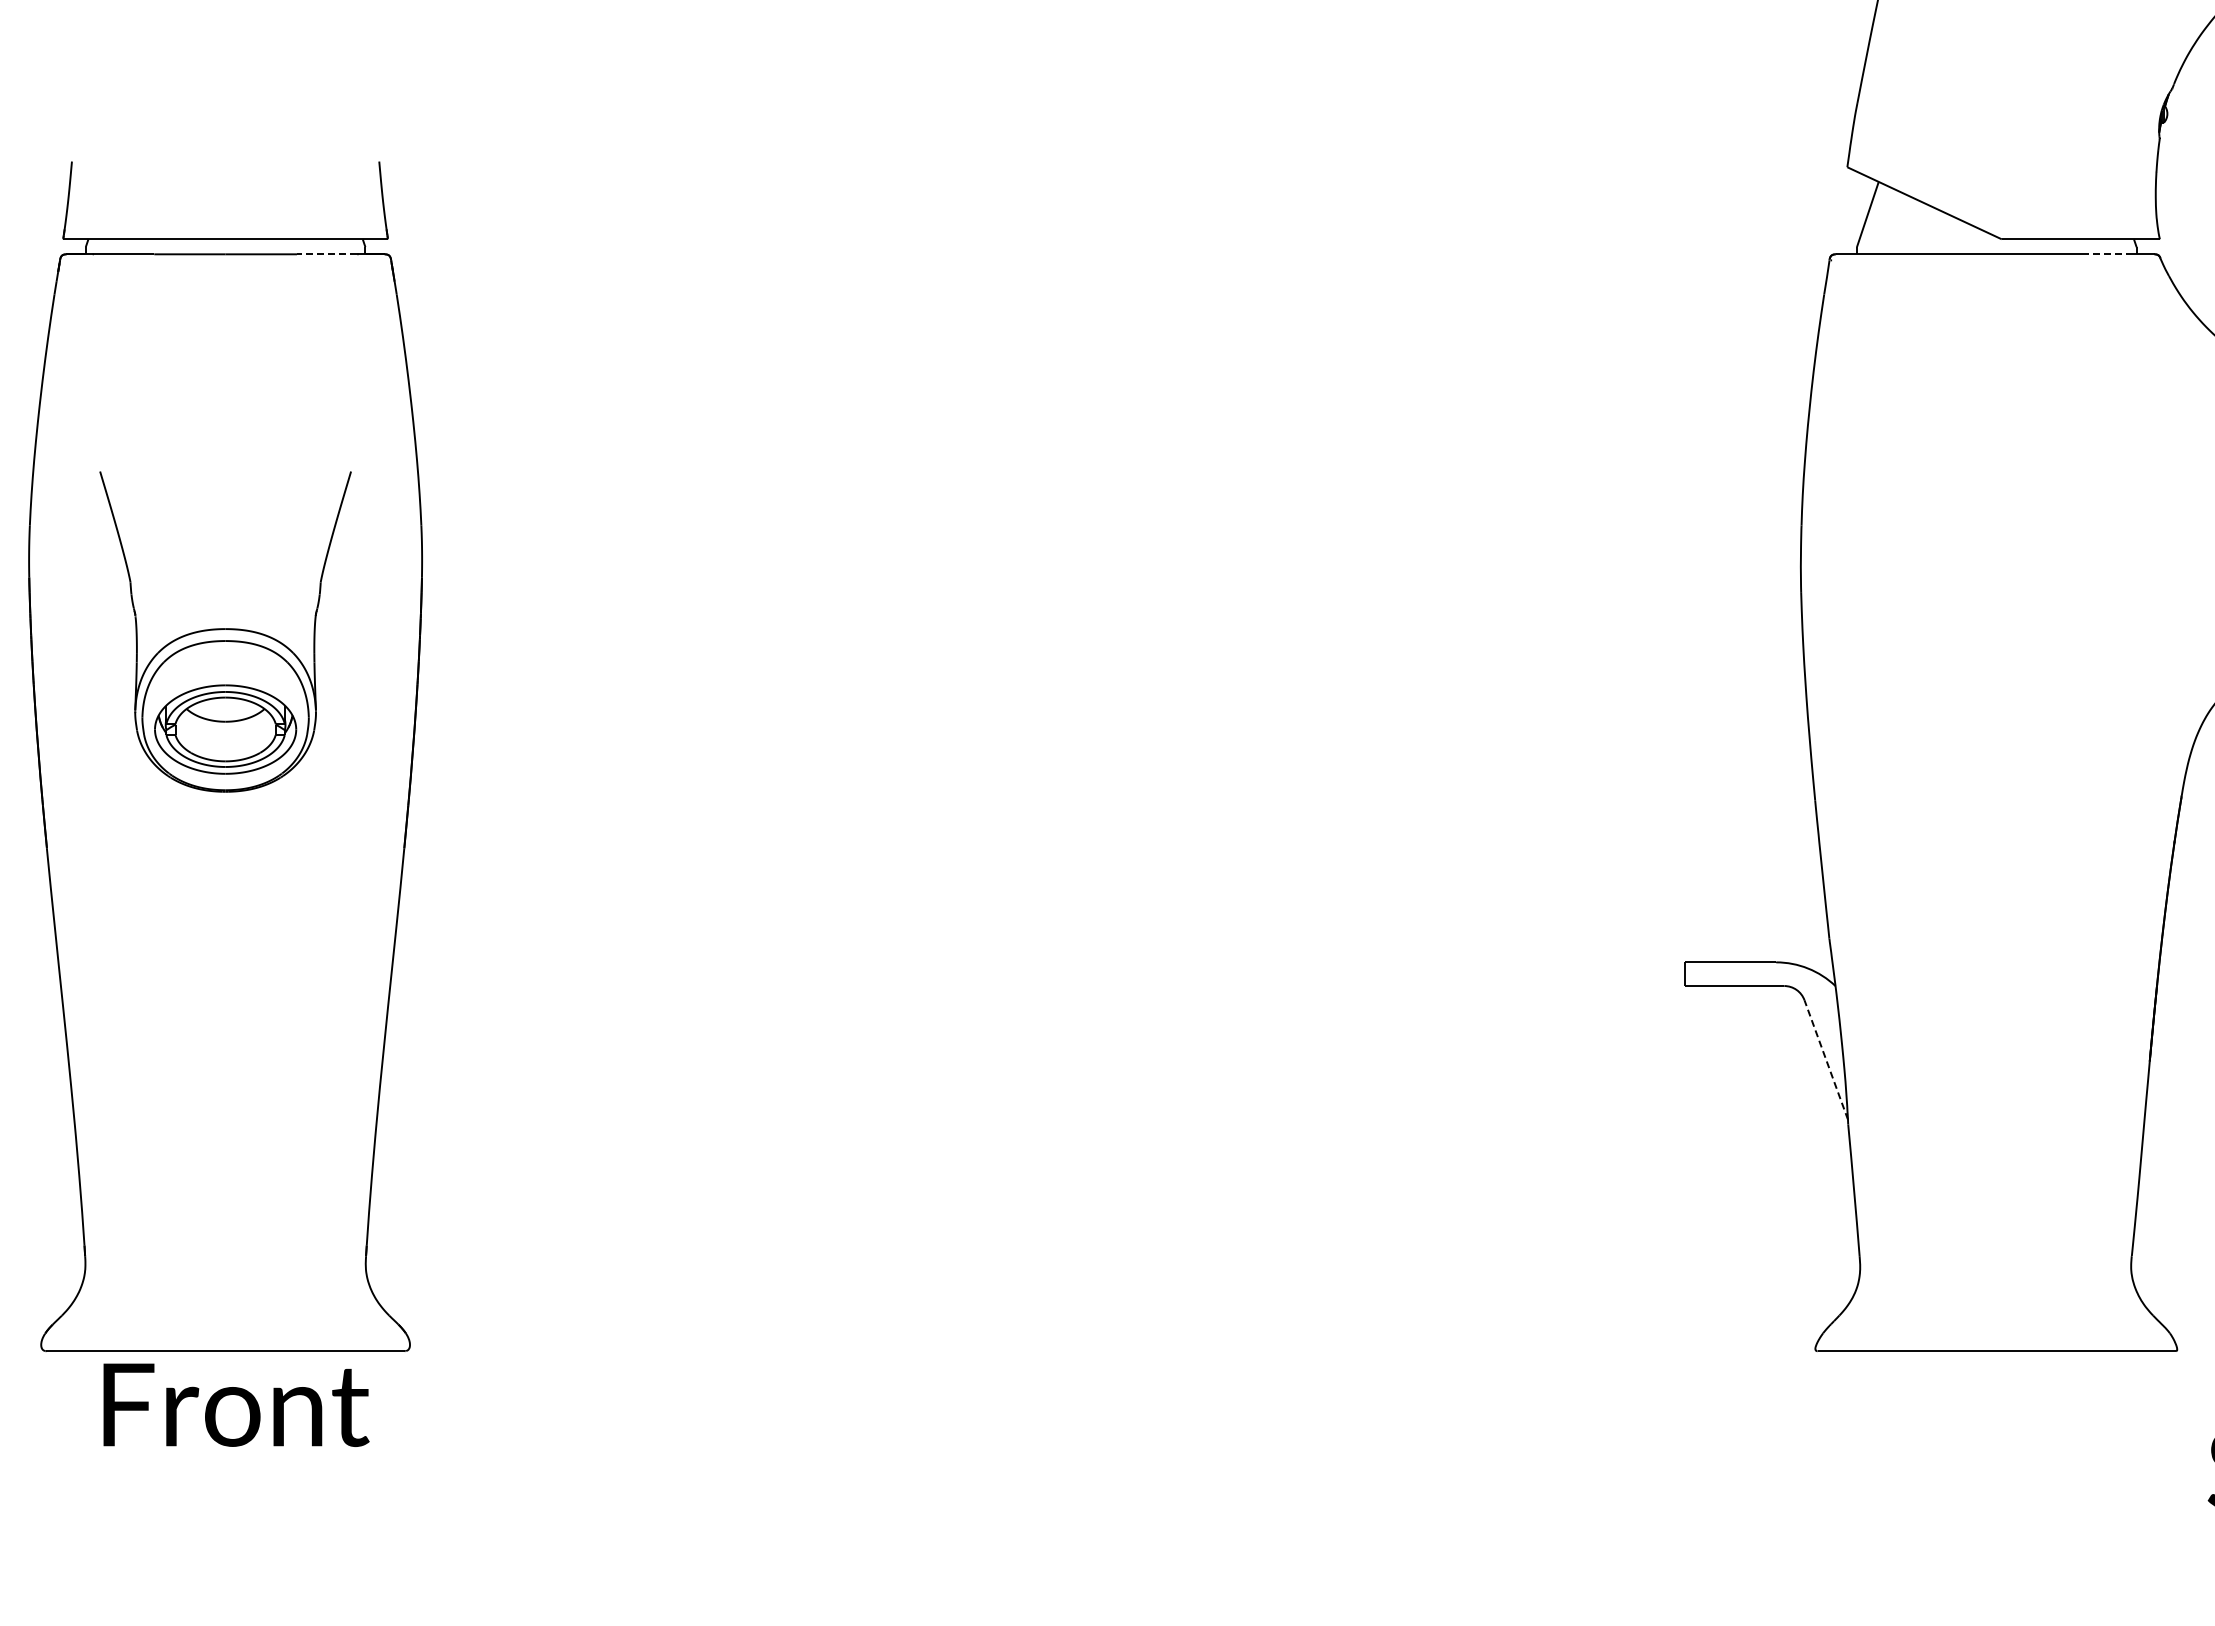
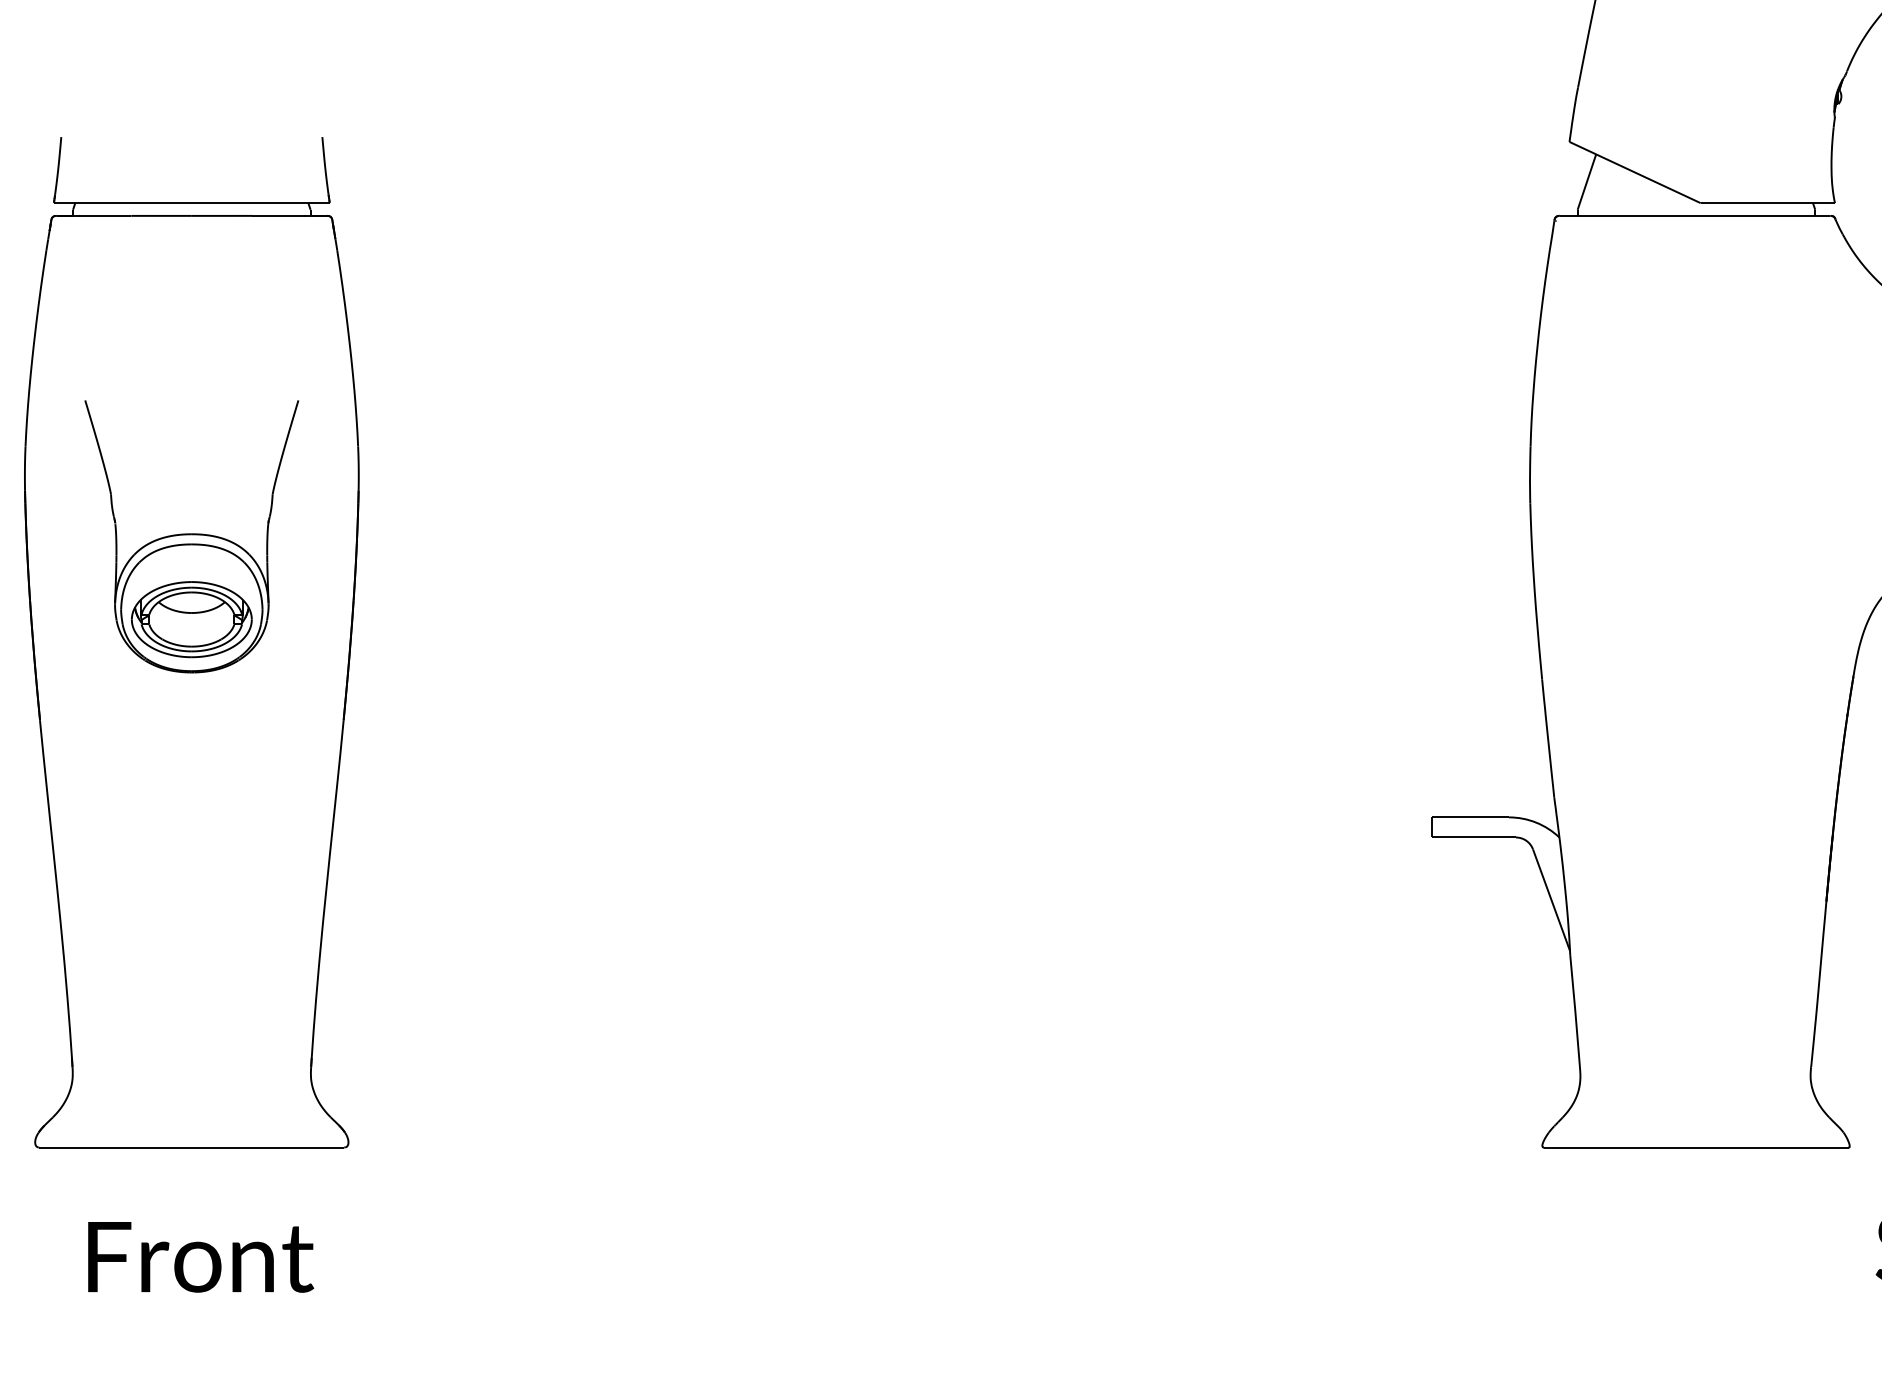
line: (326, 254) -> (277, 216), dashed -> solid
line: (2107, 254) -> (1790, 216), dashed -> solid
line: (1826, 1059) -> (1551, 899), dashed -> solid
text: (236, 1404) -> (201, 1256), moved

